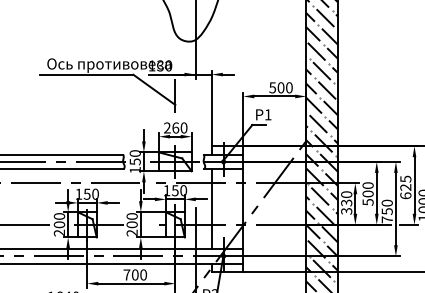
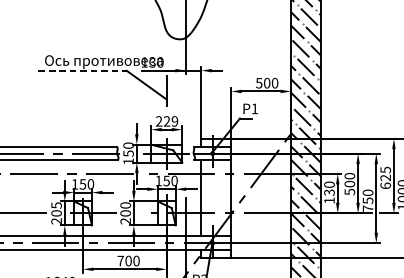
line: (87, 74) -> (83, 70), solid -> dashed
text: (179, 127) -> (170, 120), 260 -> 229
text: (346, 211) -> (329, 200), 330 -> 130
text: (58, 216) -> (55, 205), 200 -> 205

